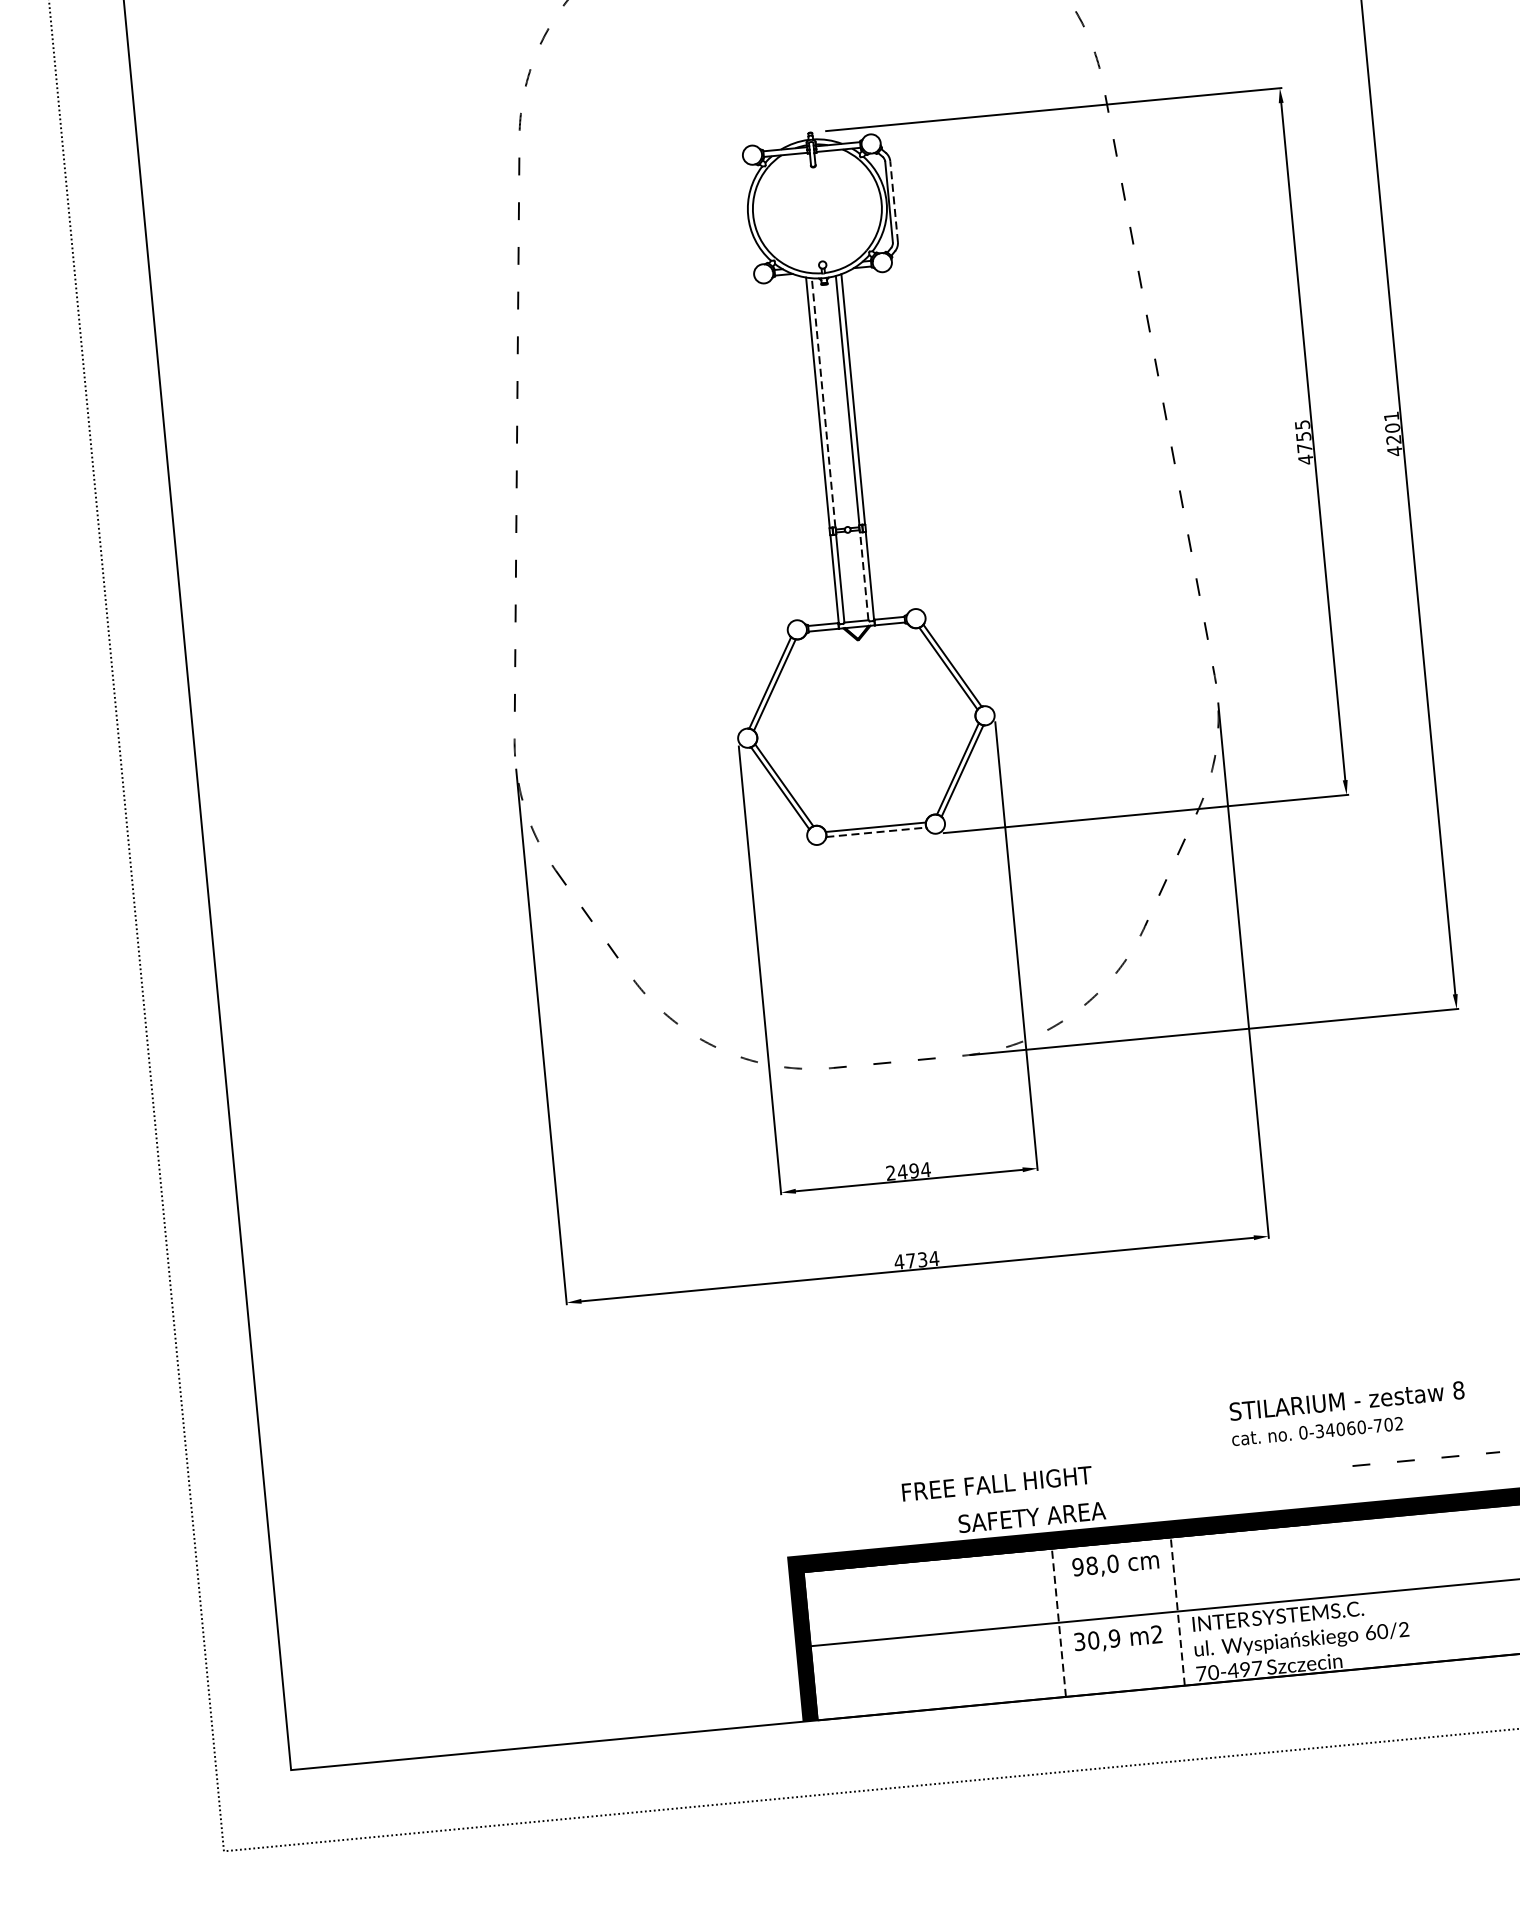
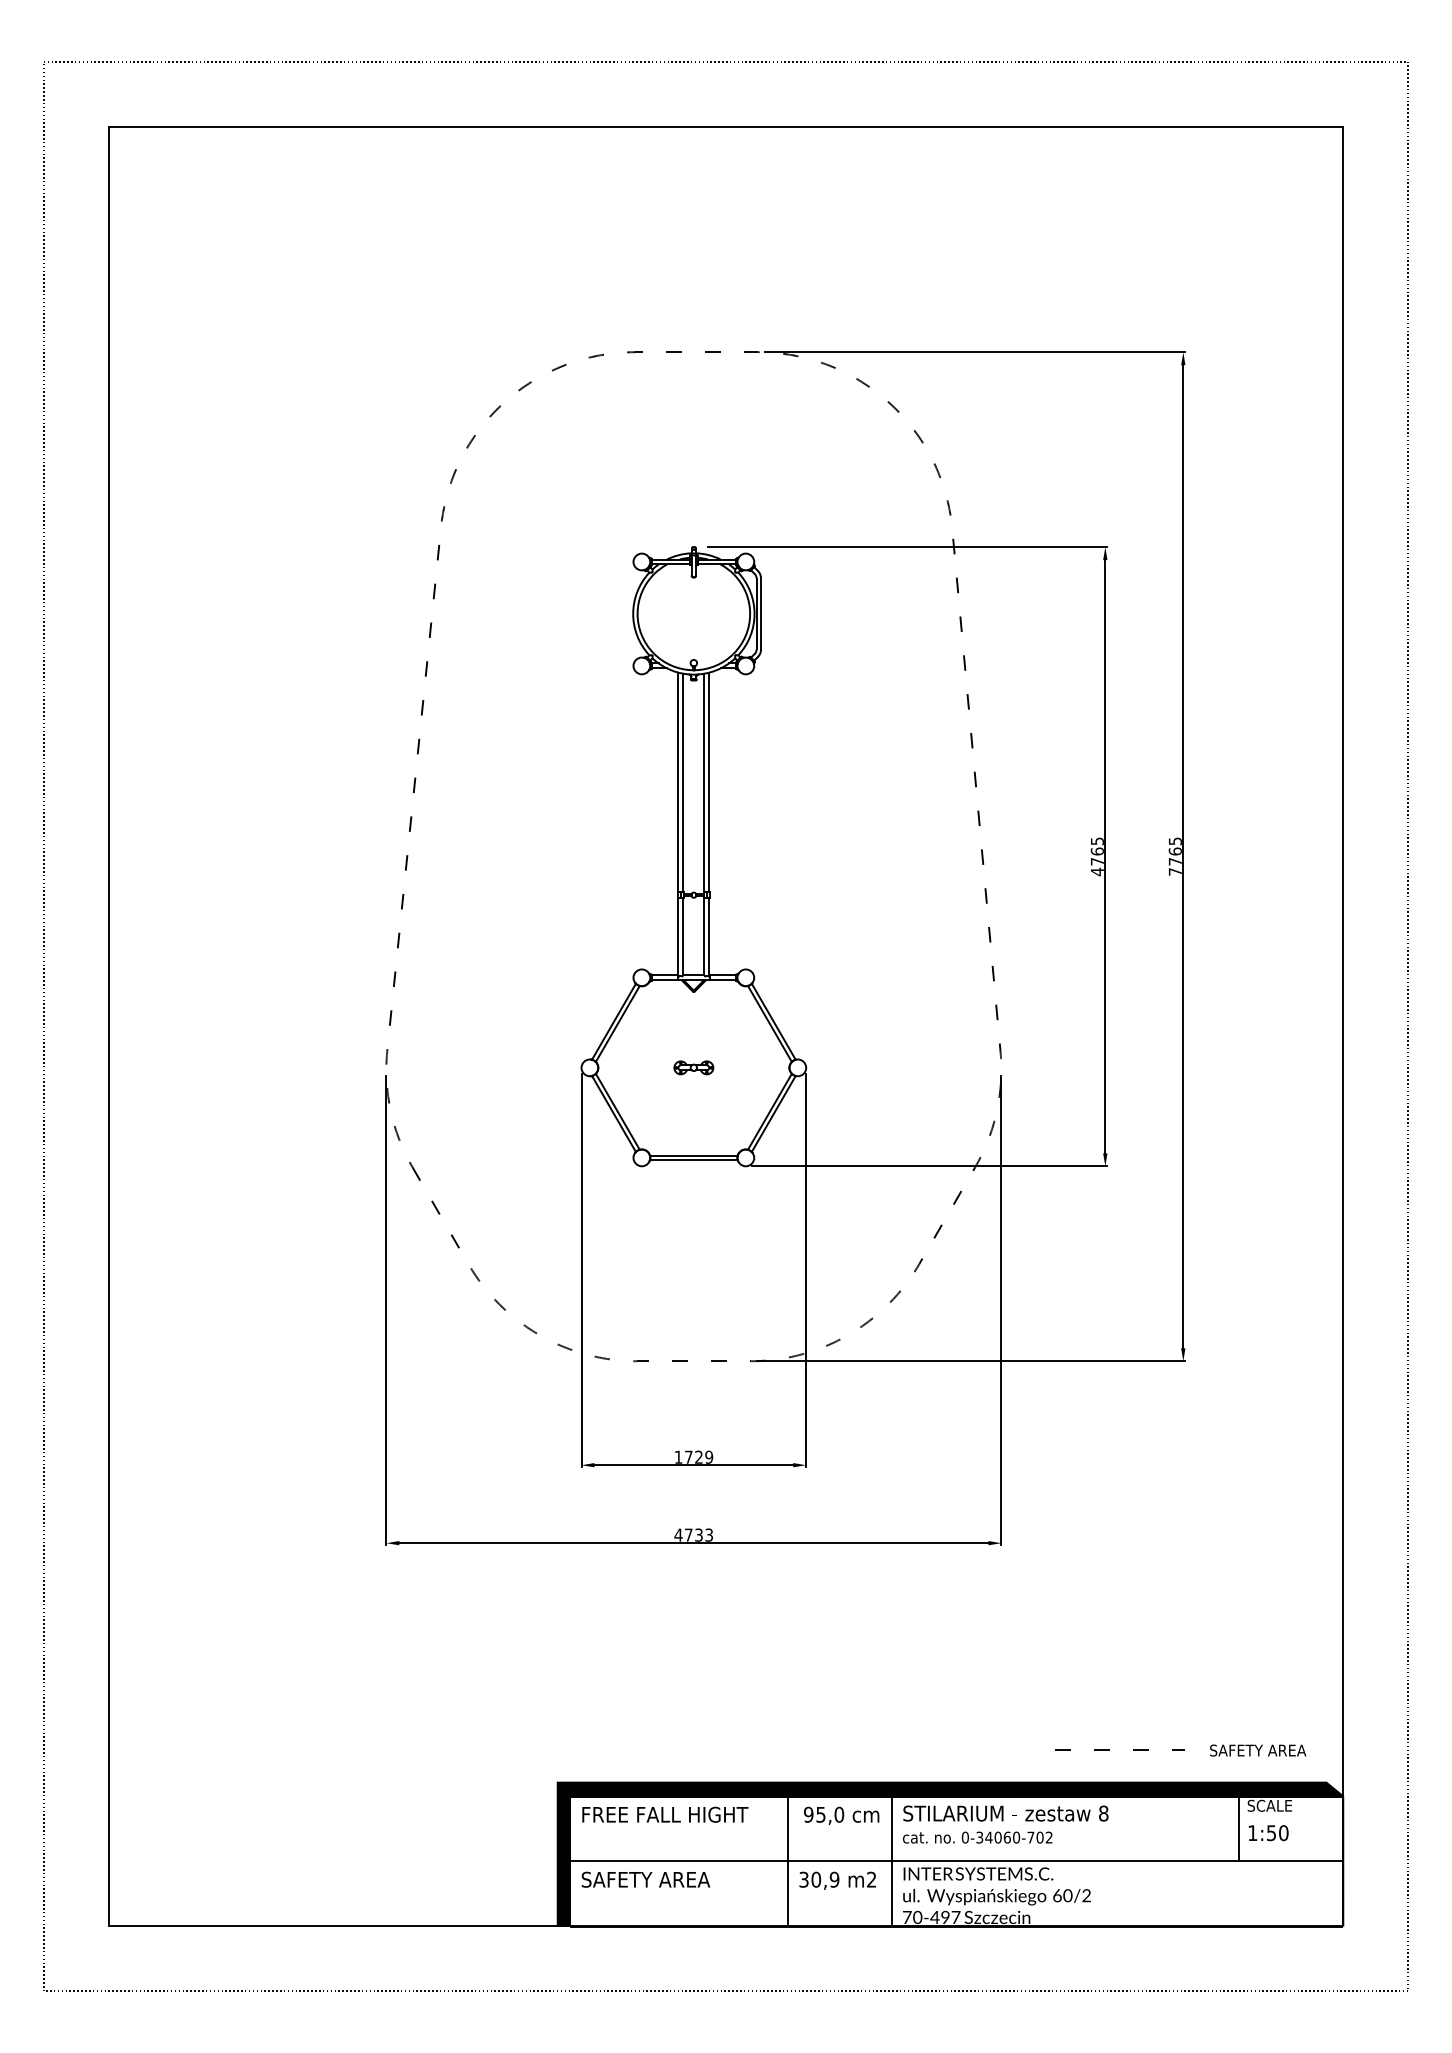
line: (894, 201) -> (761, 613), dashed -> solid
line: (823, 402) -> (683, 782), dashed -> solid
text: (1392, 433) -> (1174, 856), 4201 -> 7765
text: (1302, 436) -> (1096, 851), 4755 -> 4765
line: (864, 575) -> (704, 936), dashed -> solid
part: (865, 726) -> (693, 1067), added
line: (875, 832) -> (693, 1160), dashed -> solid
text: (907, 1170) -> (693, 1456), 2494 -> 1729
text: (934, 1257) -> (709, 1534), 4734 -> 4733
text: (1347, 1413) -> (1005, 1824), moved
text: (997, 1483) -> (665, 1814), moved
text: (1031, 1517) -> (645, 1879), moved
text: (1091, 1565) -> (820, 1814), 98,0 -> 95,0
line: (1177, 1611) -> (891, 1861), dashed -> solid
line: (1058, 1622) -> (787, 1861), dashed -> solid

